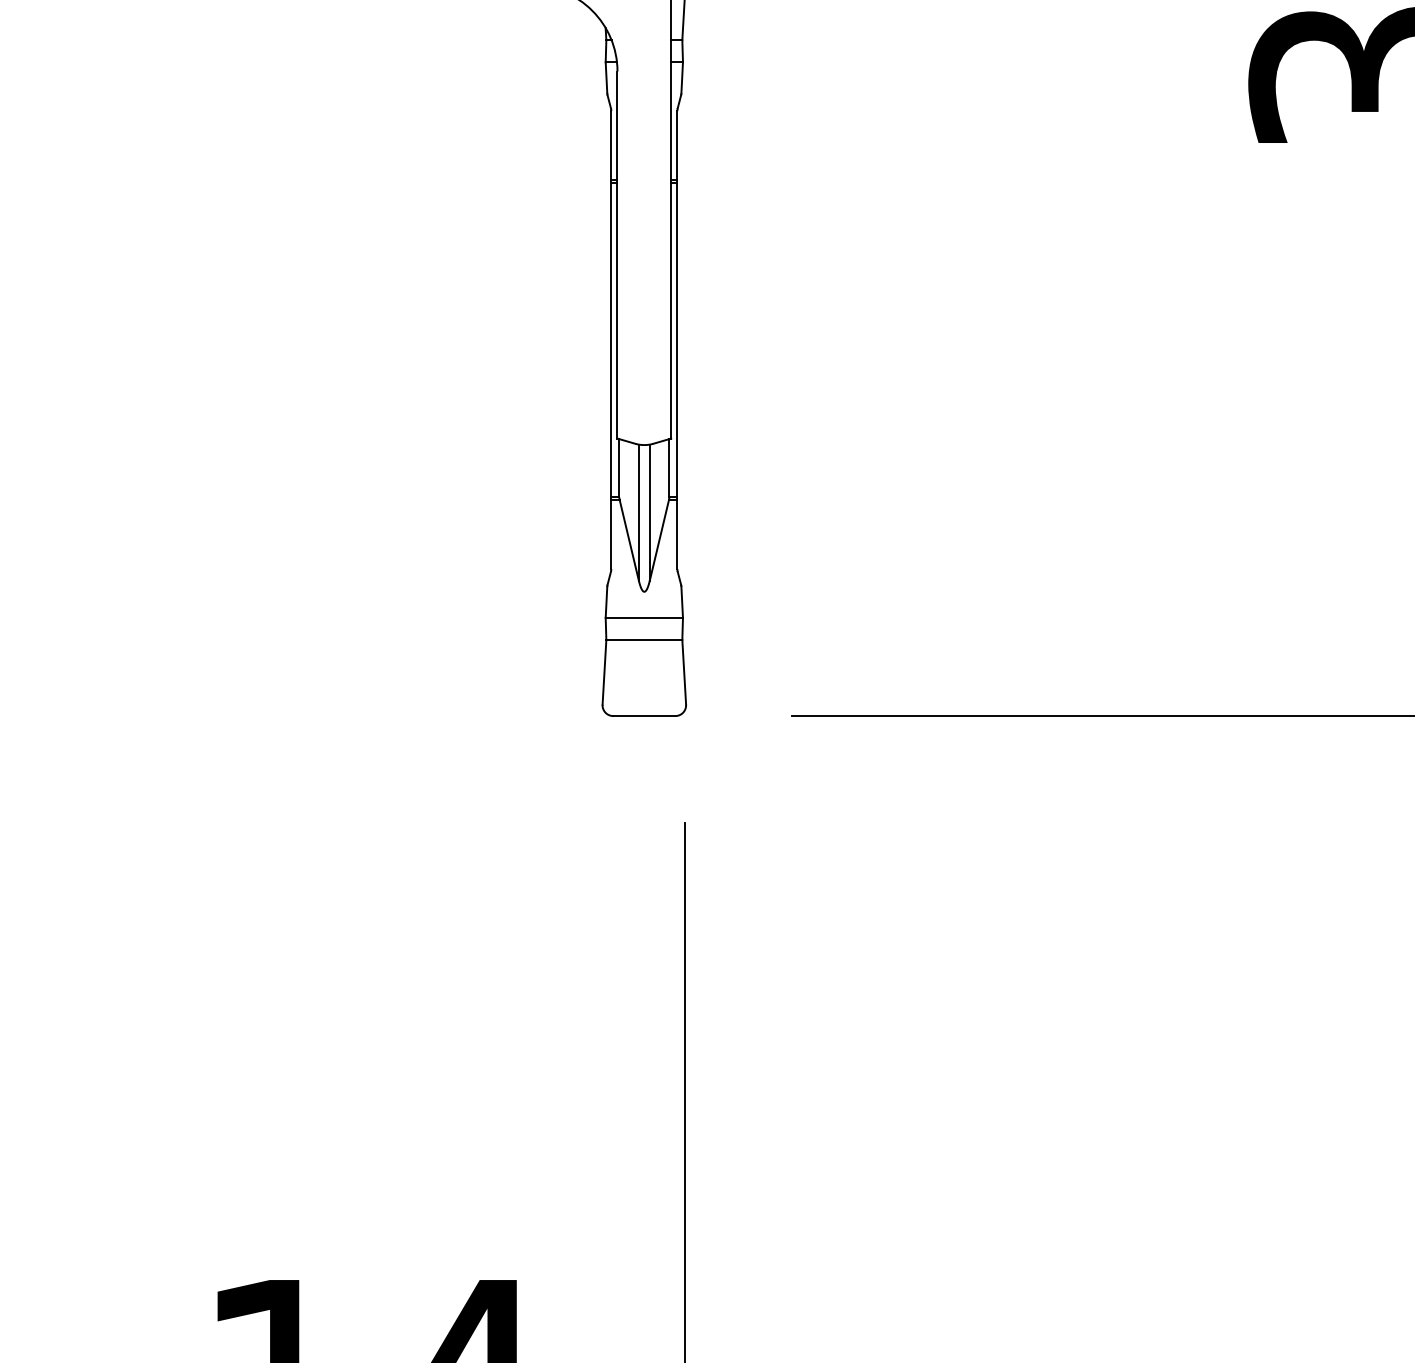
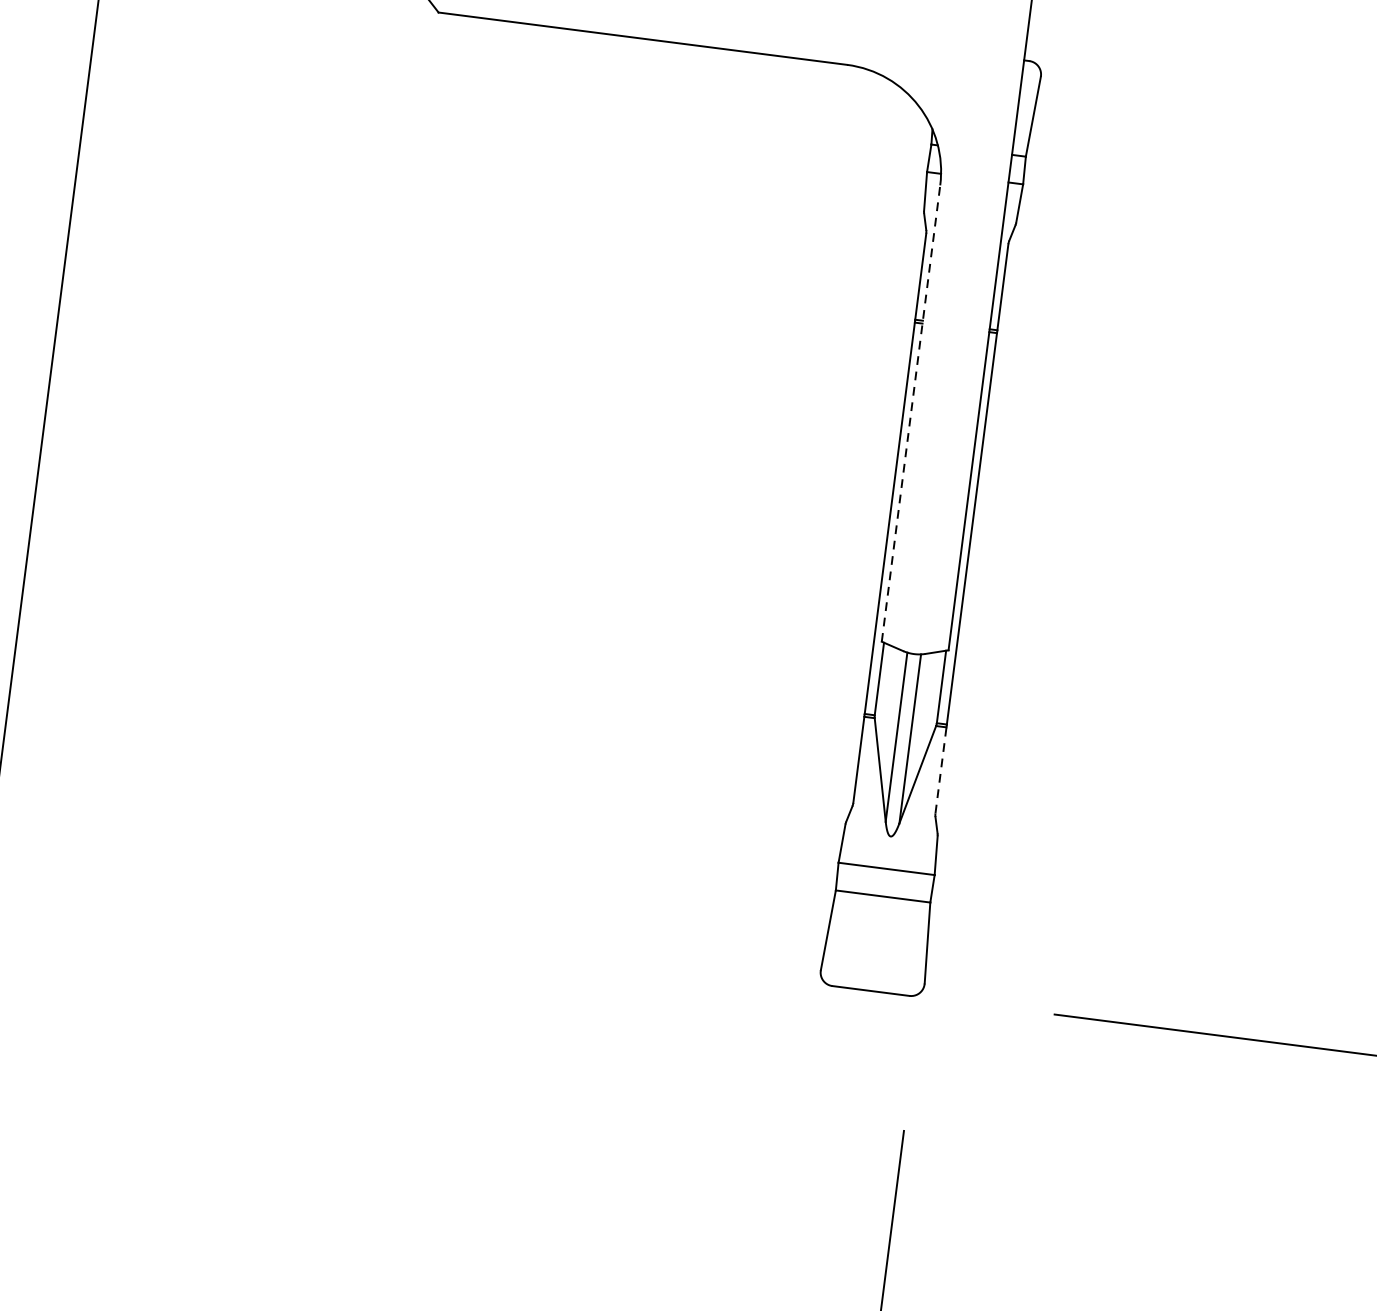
line: (617, 255) -> (910, 414), solid -> dashed
line: (677, 534) -> (941, 770), solid -> dashed

